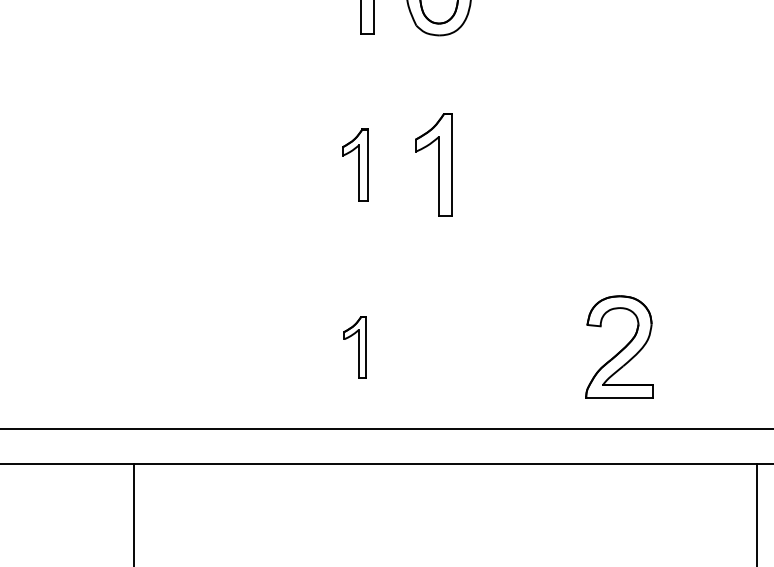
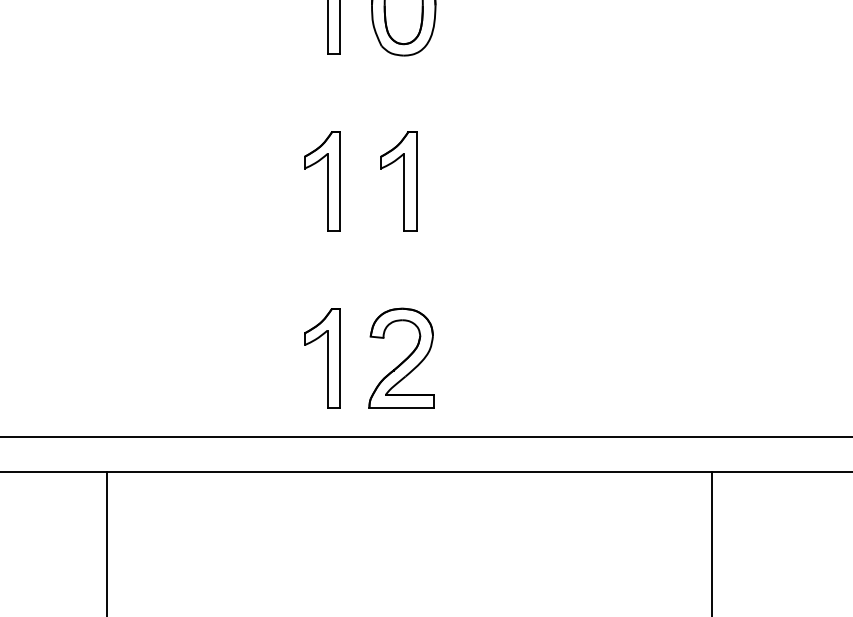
part: (355, 165) -> (322, 181), size x1.43
part: (619, 346) -> (401, 357), moved
part: (355, 347) -> (322, 358), size x1.67

